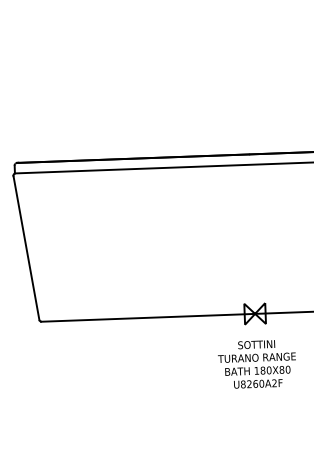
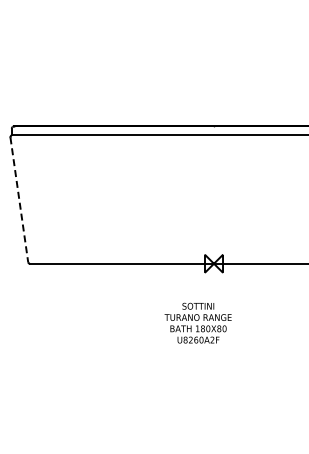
line: (26, 248) -> (19, 200), solid -> dashed
text: (256, 363) -> (197, 322), moved

